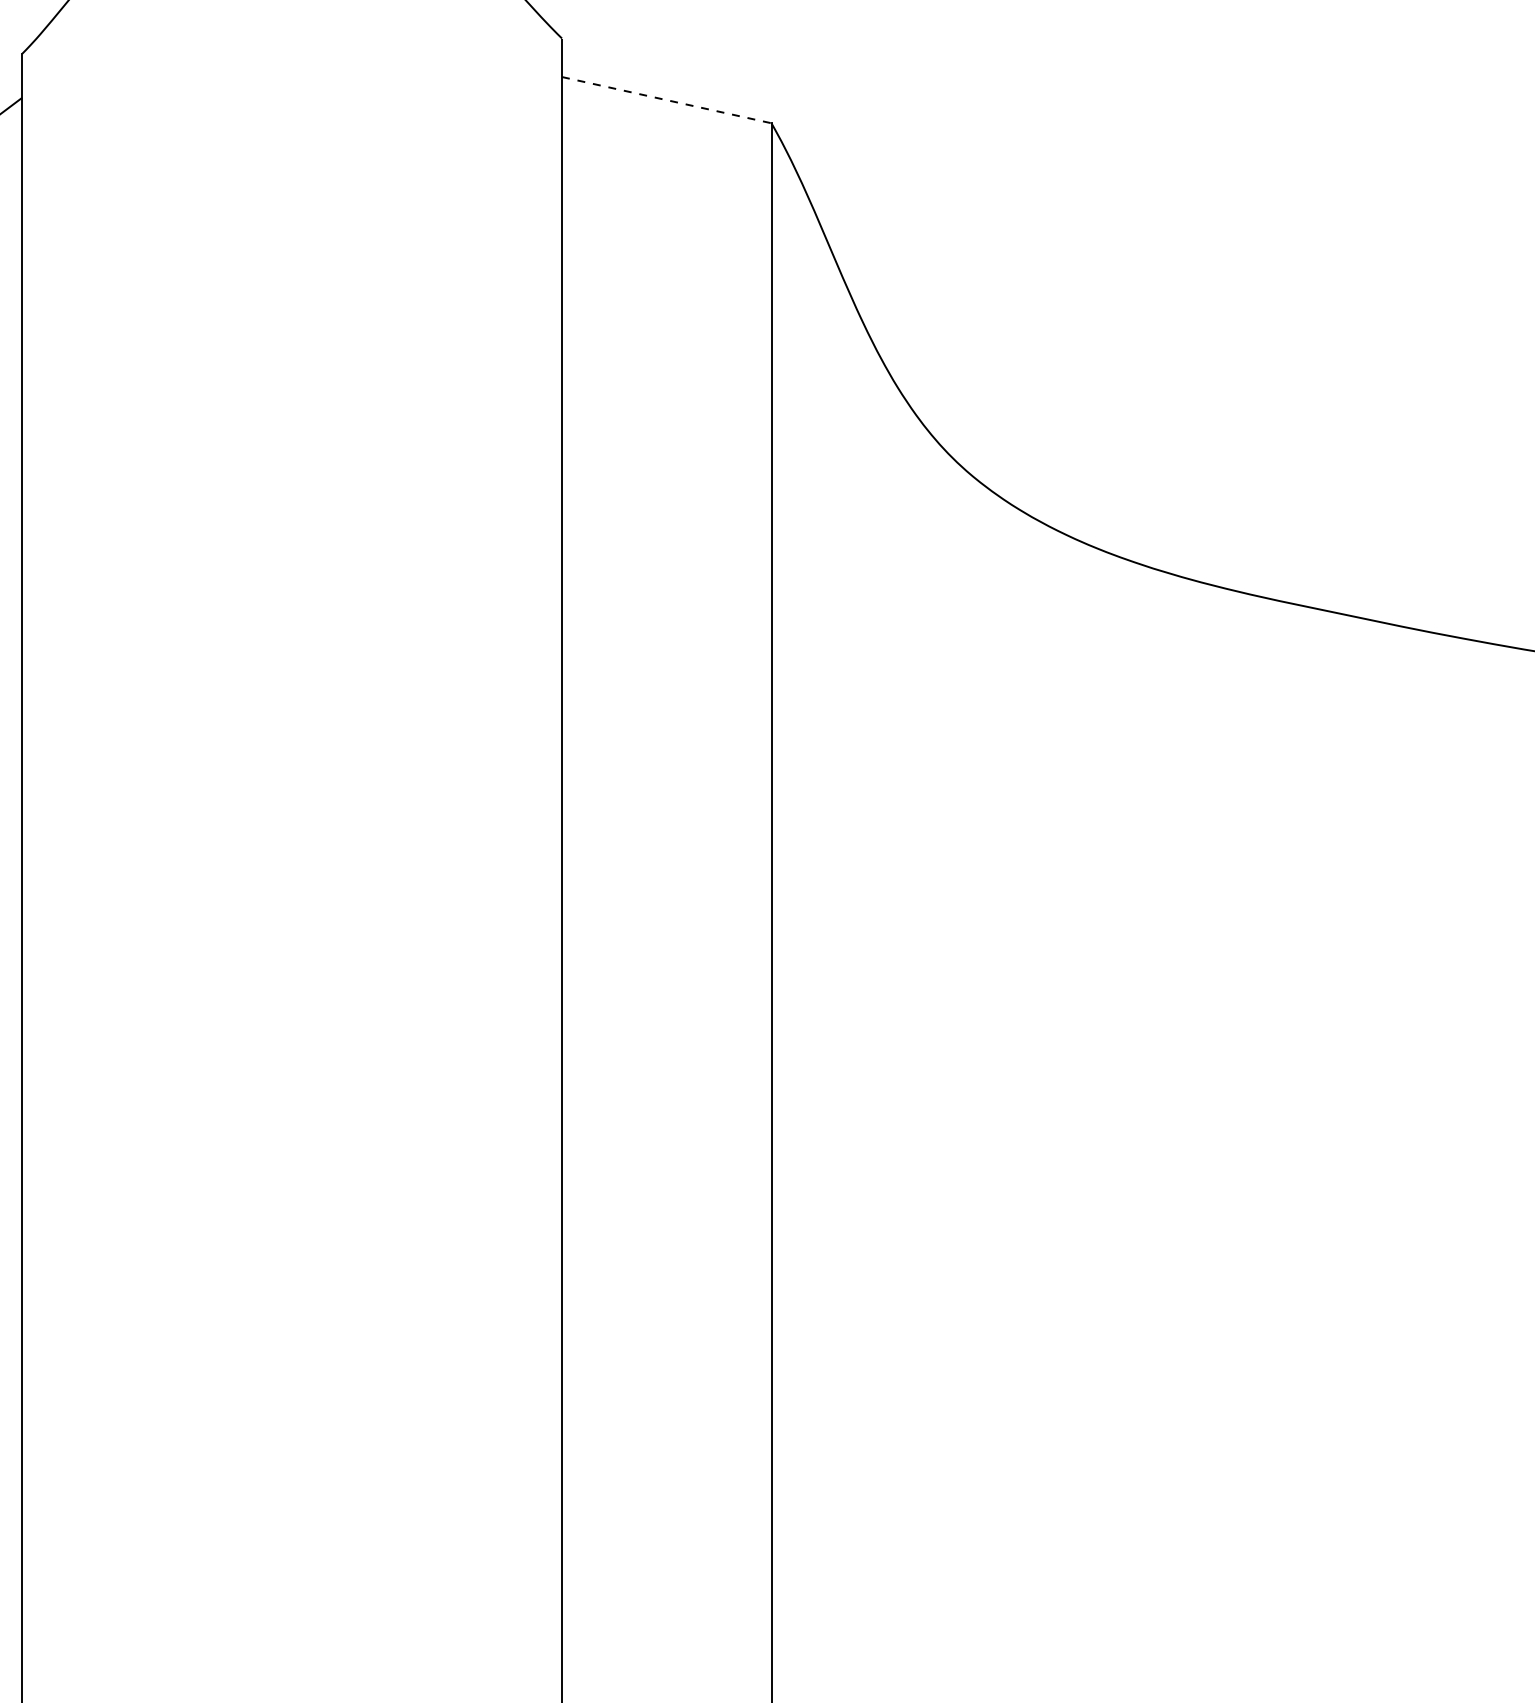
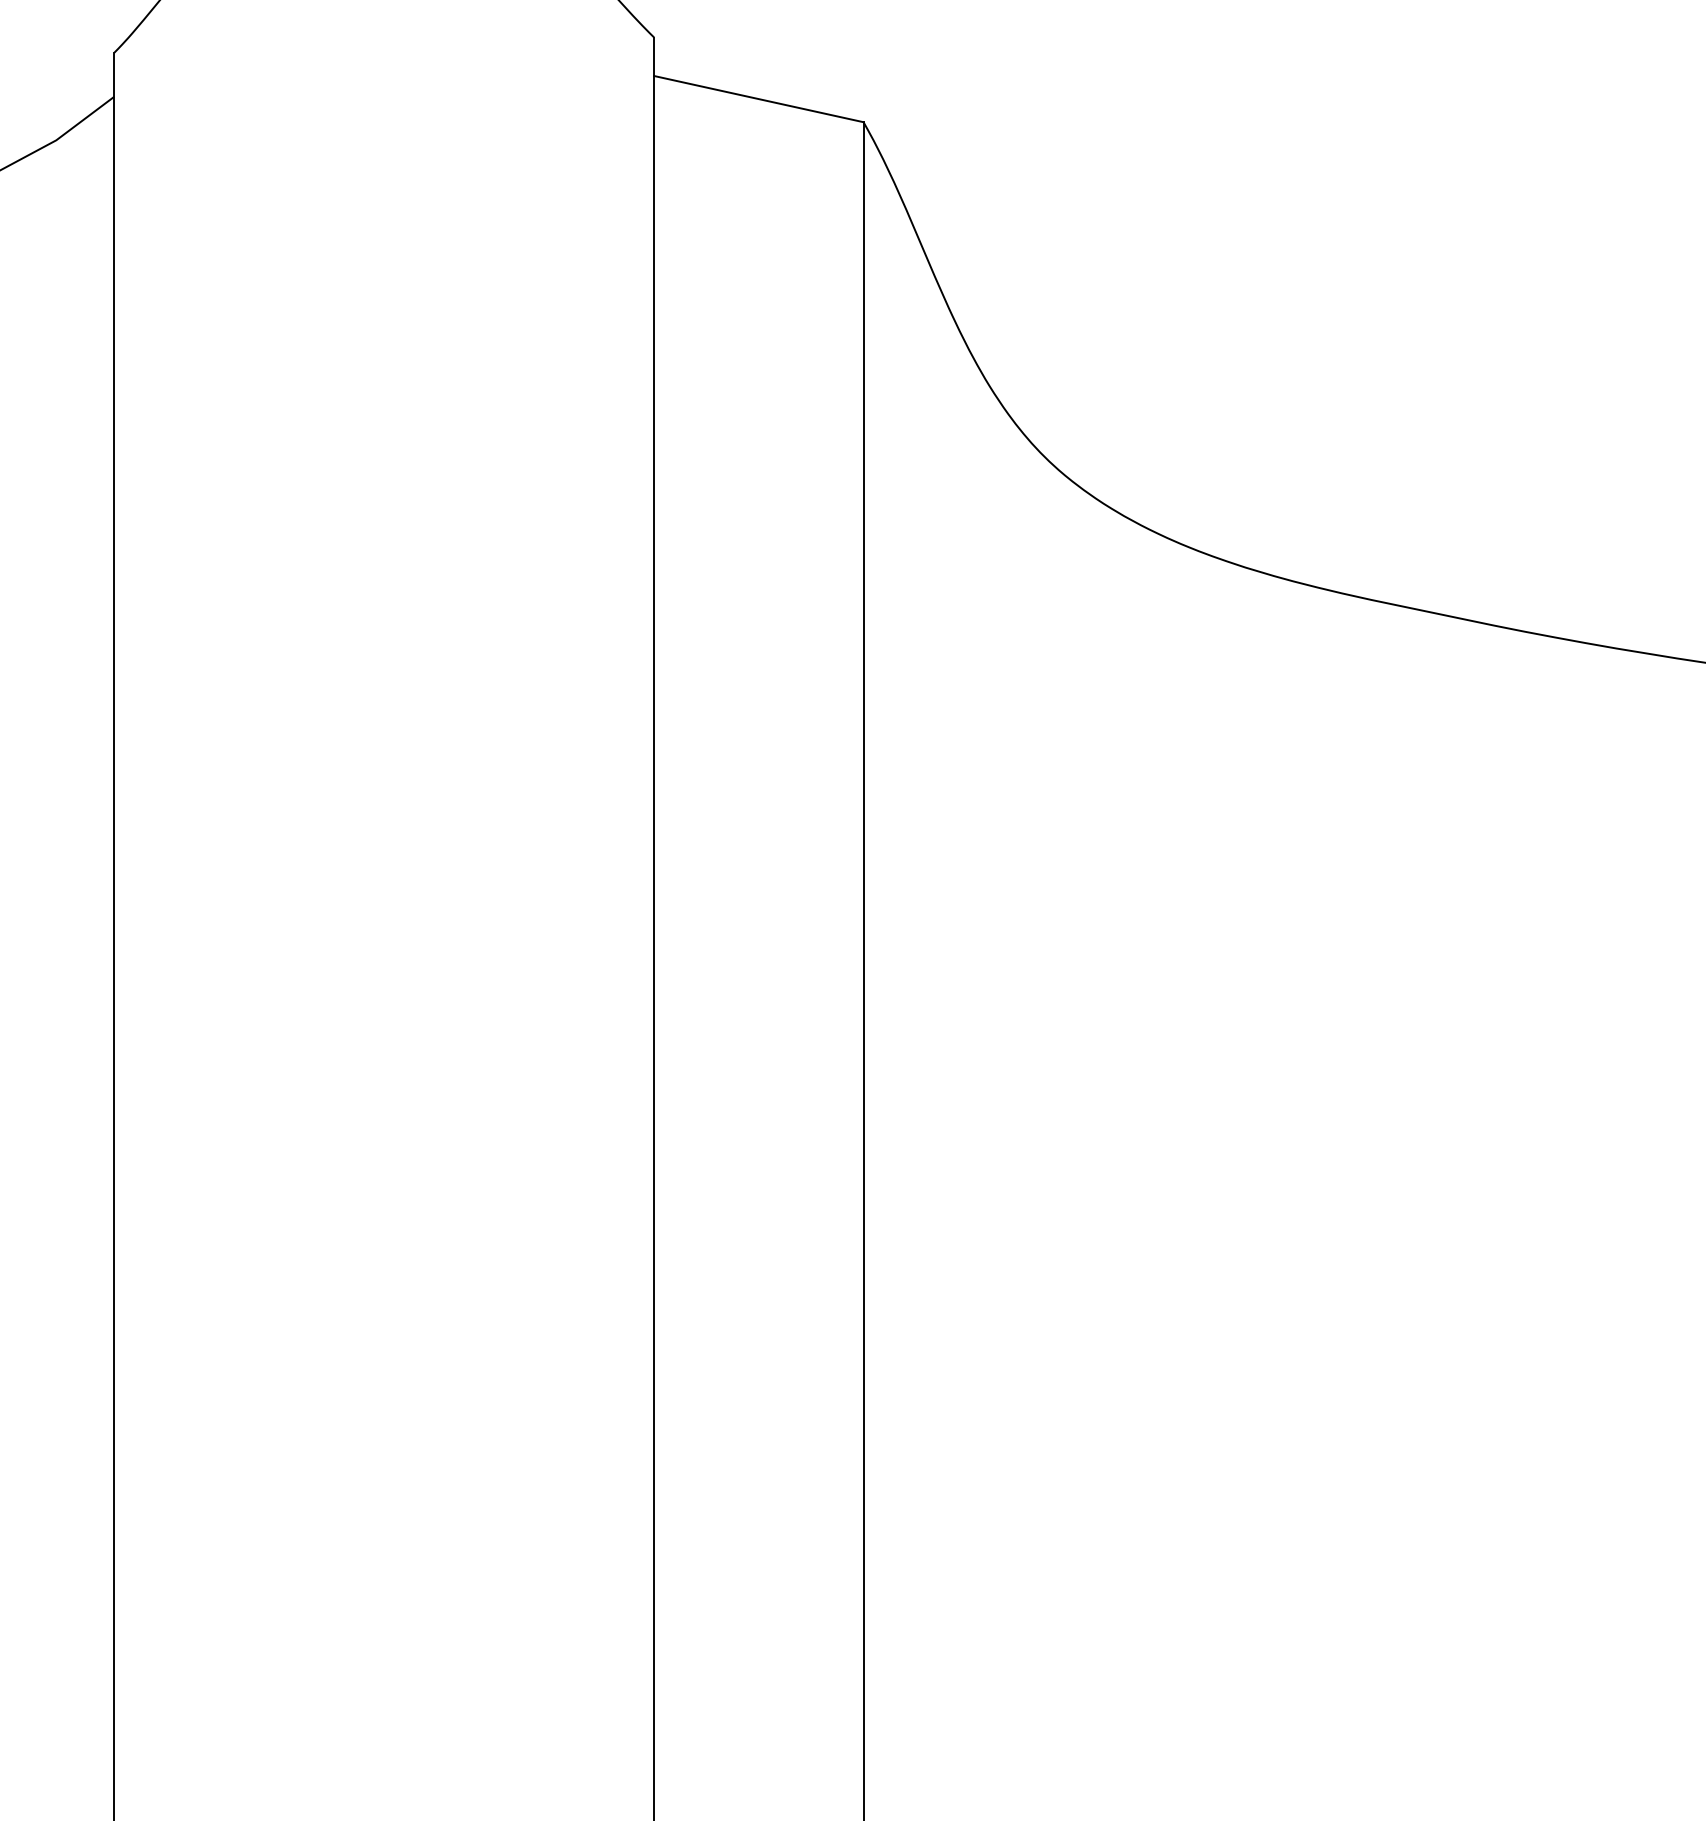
line: (667, 100) -> (759, 99), dashed -> solid

